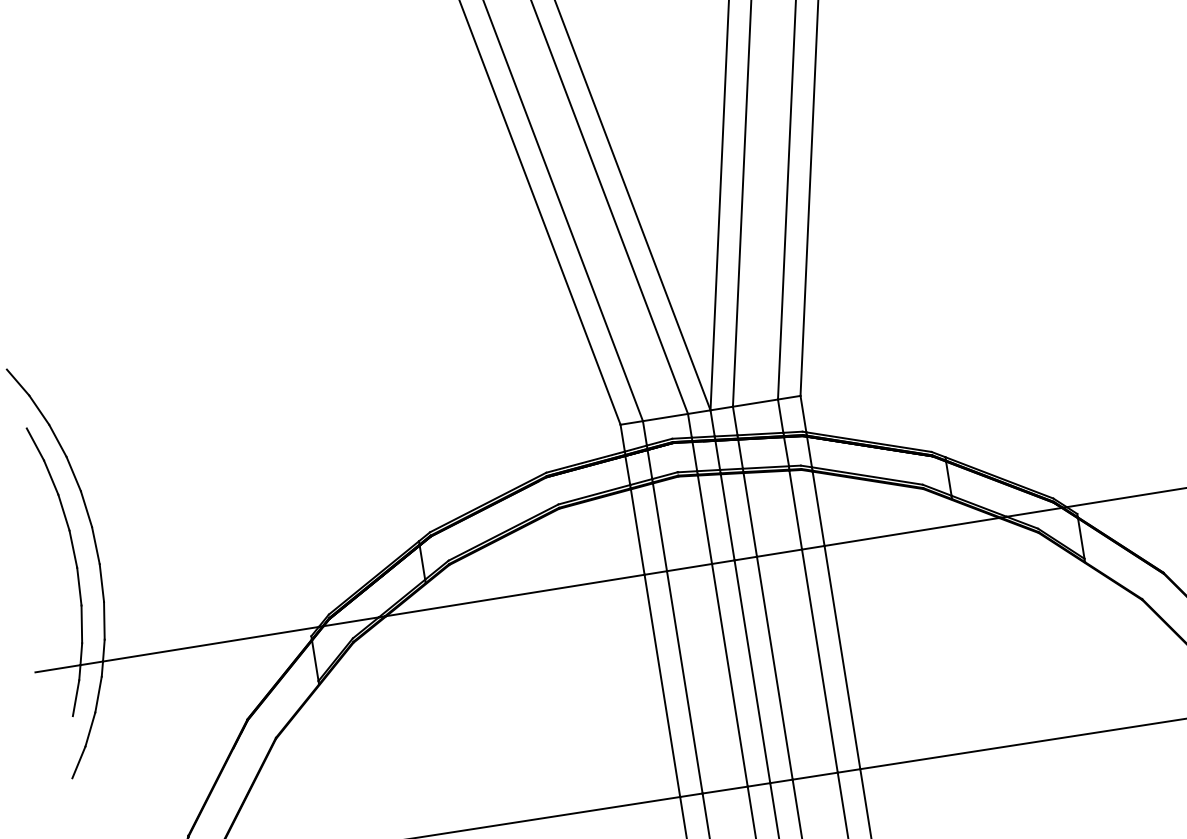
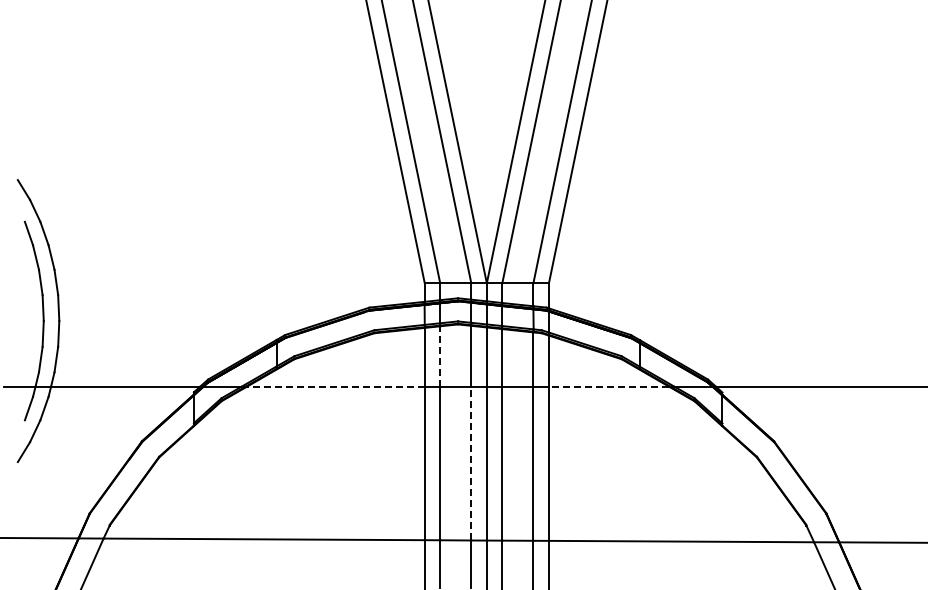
line: (660, 527) -> (440, 356), solid -> dashed
line: (910, 531) -> (608, 386), solid -> dashed
line: (515, 595) -> (335, 386), solid -> dashed
line: (730, 675) -> (471, 463), solid -> dashed

